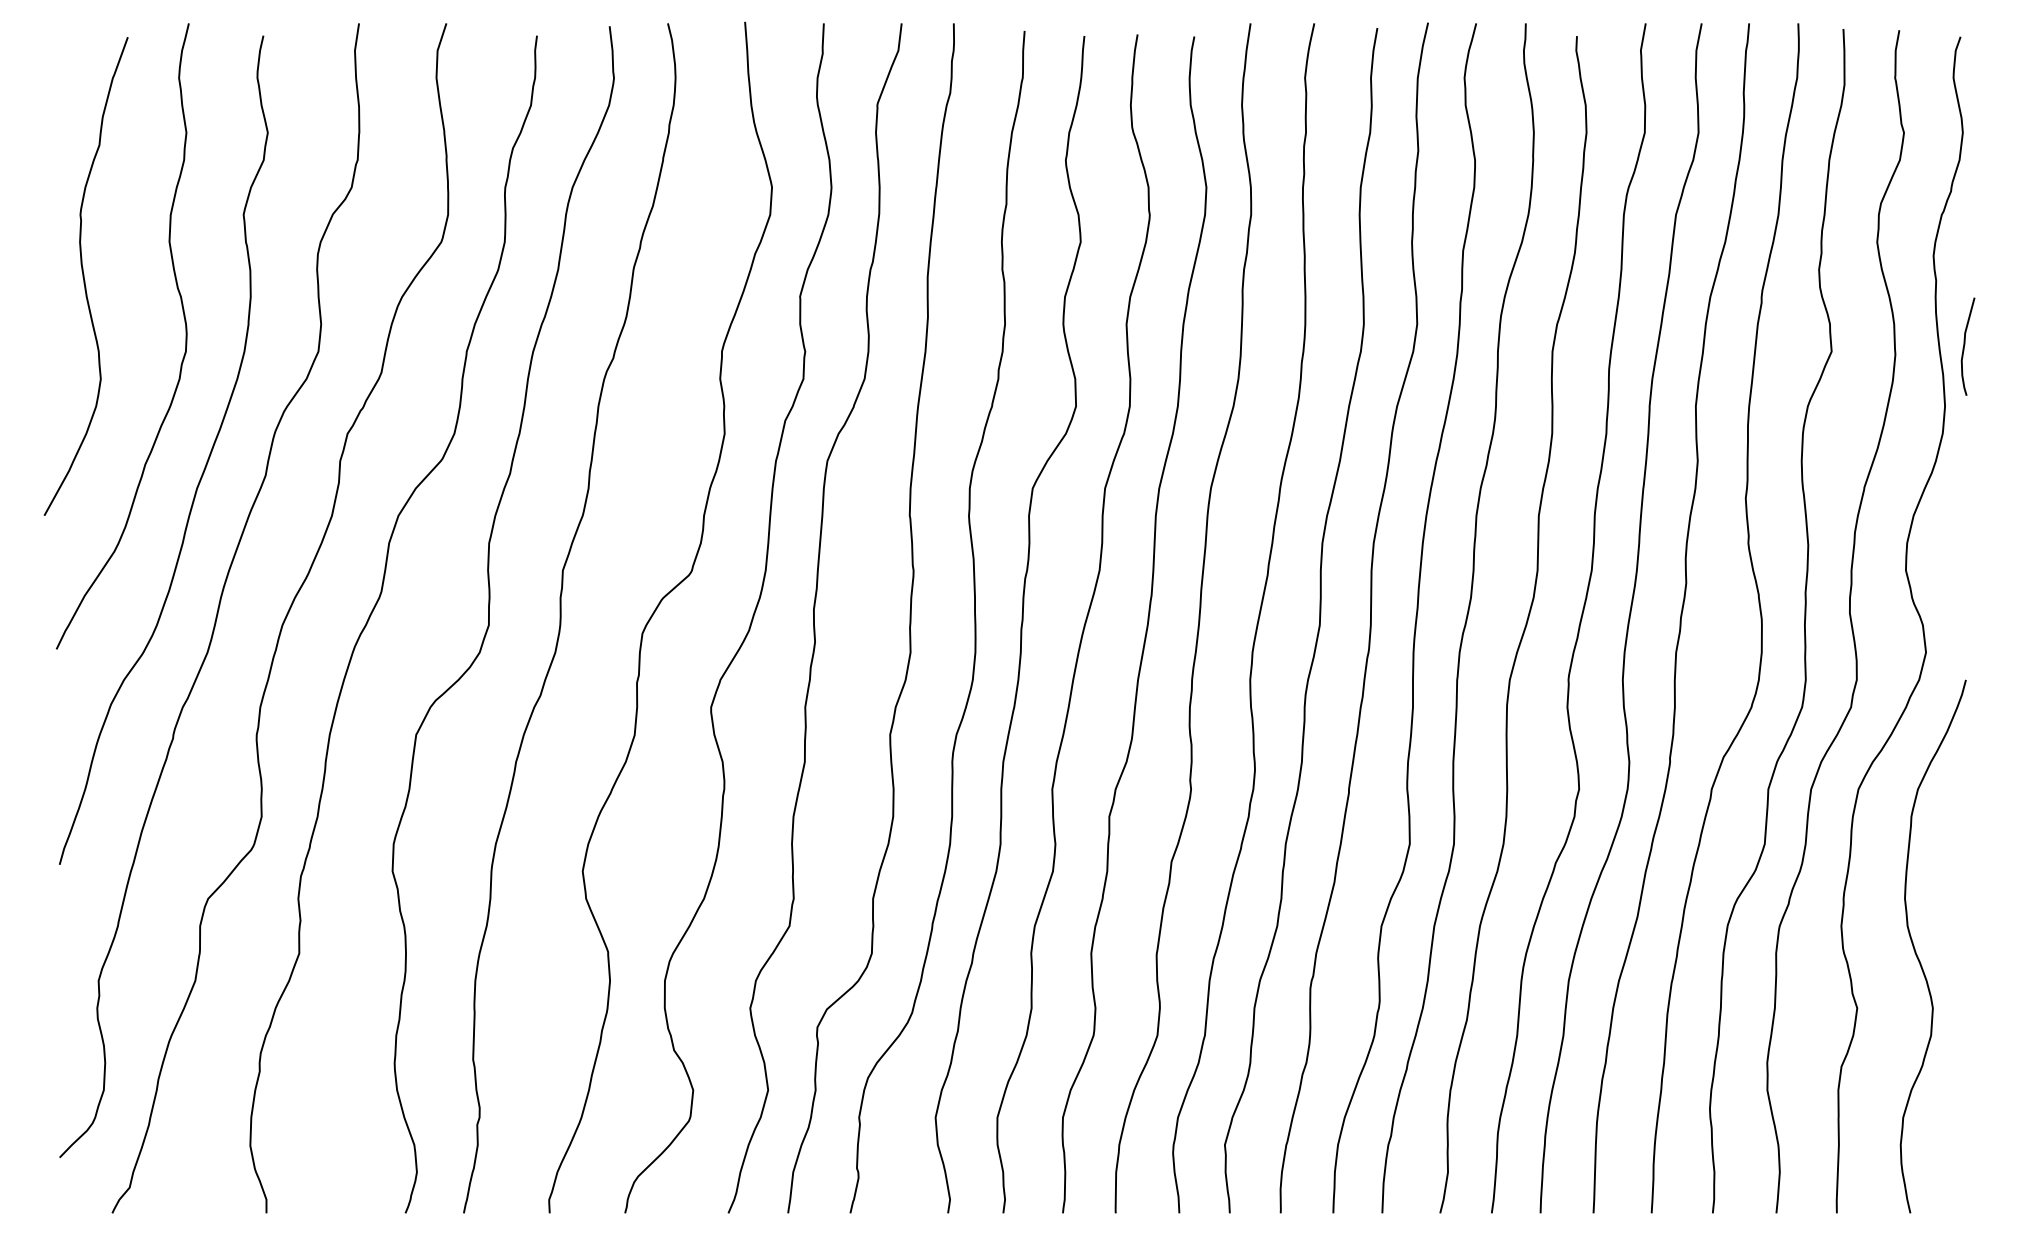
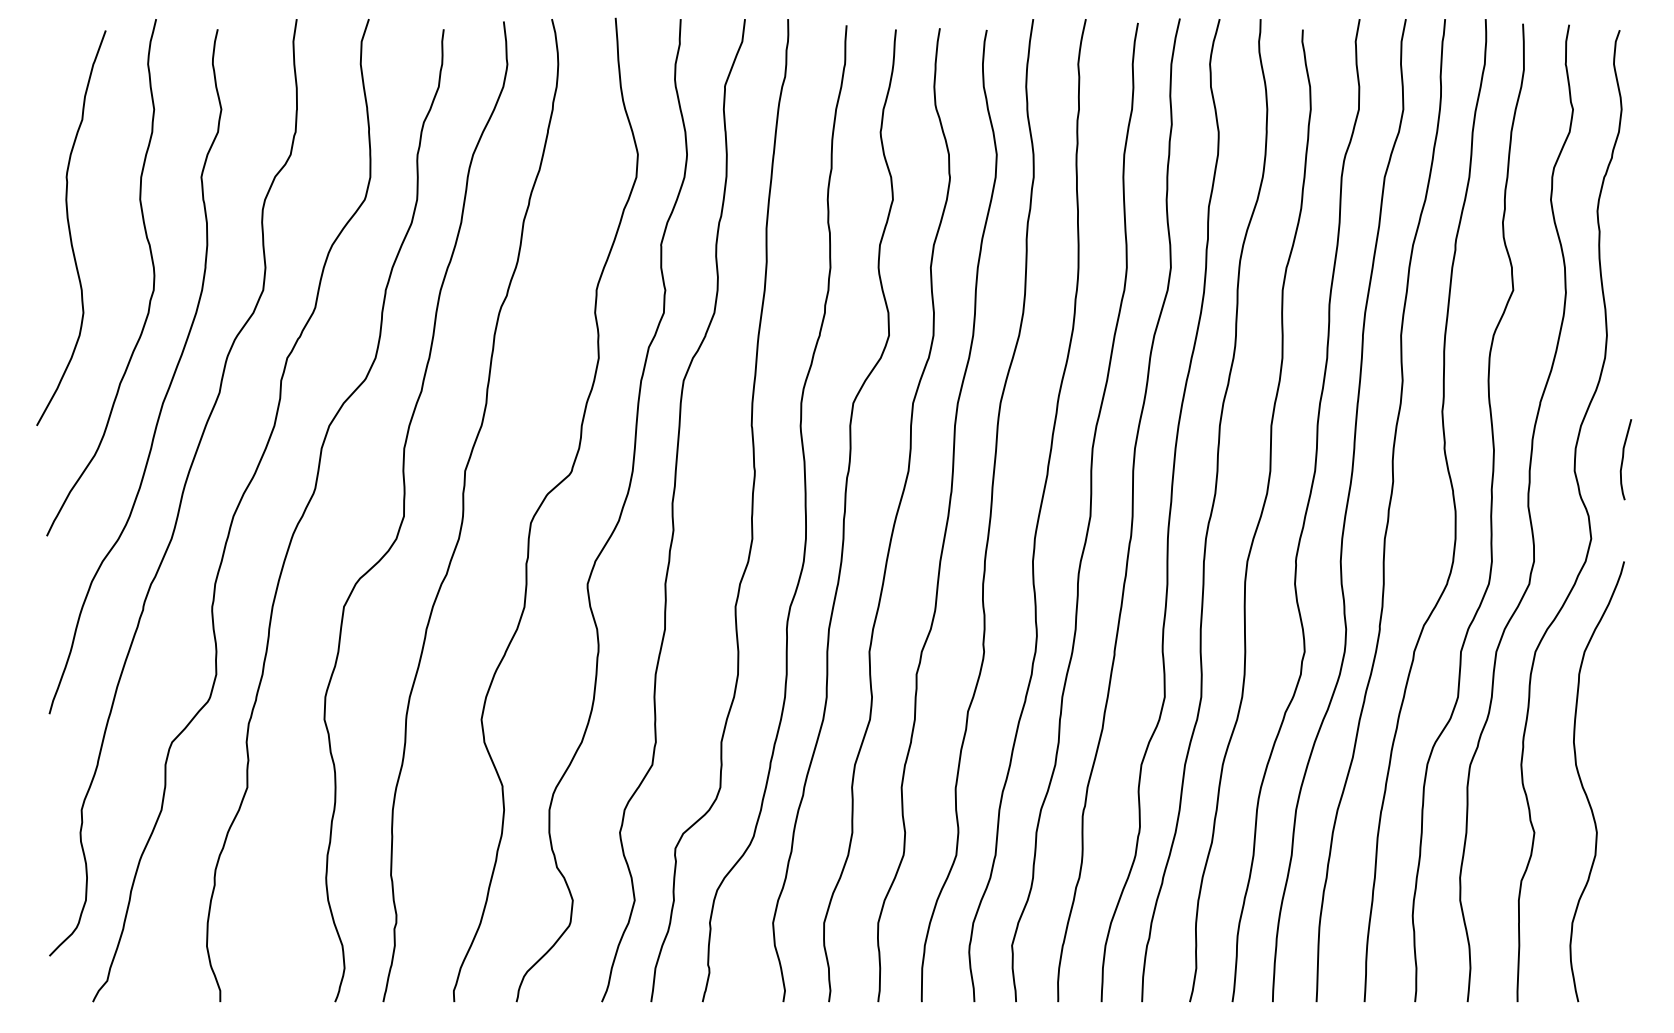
curve: (1965, 345) -> (1623, 458), moved

